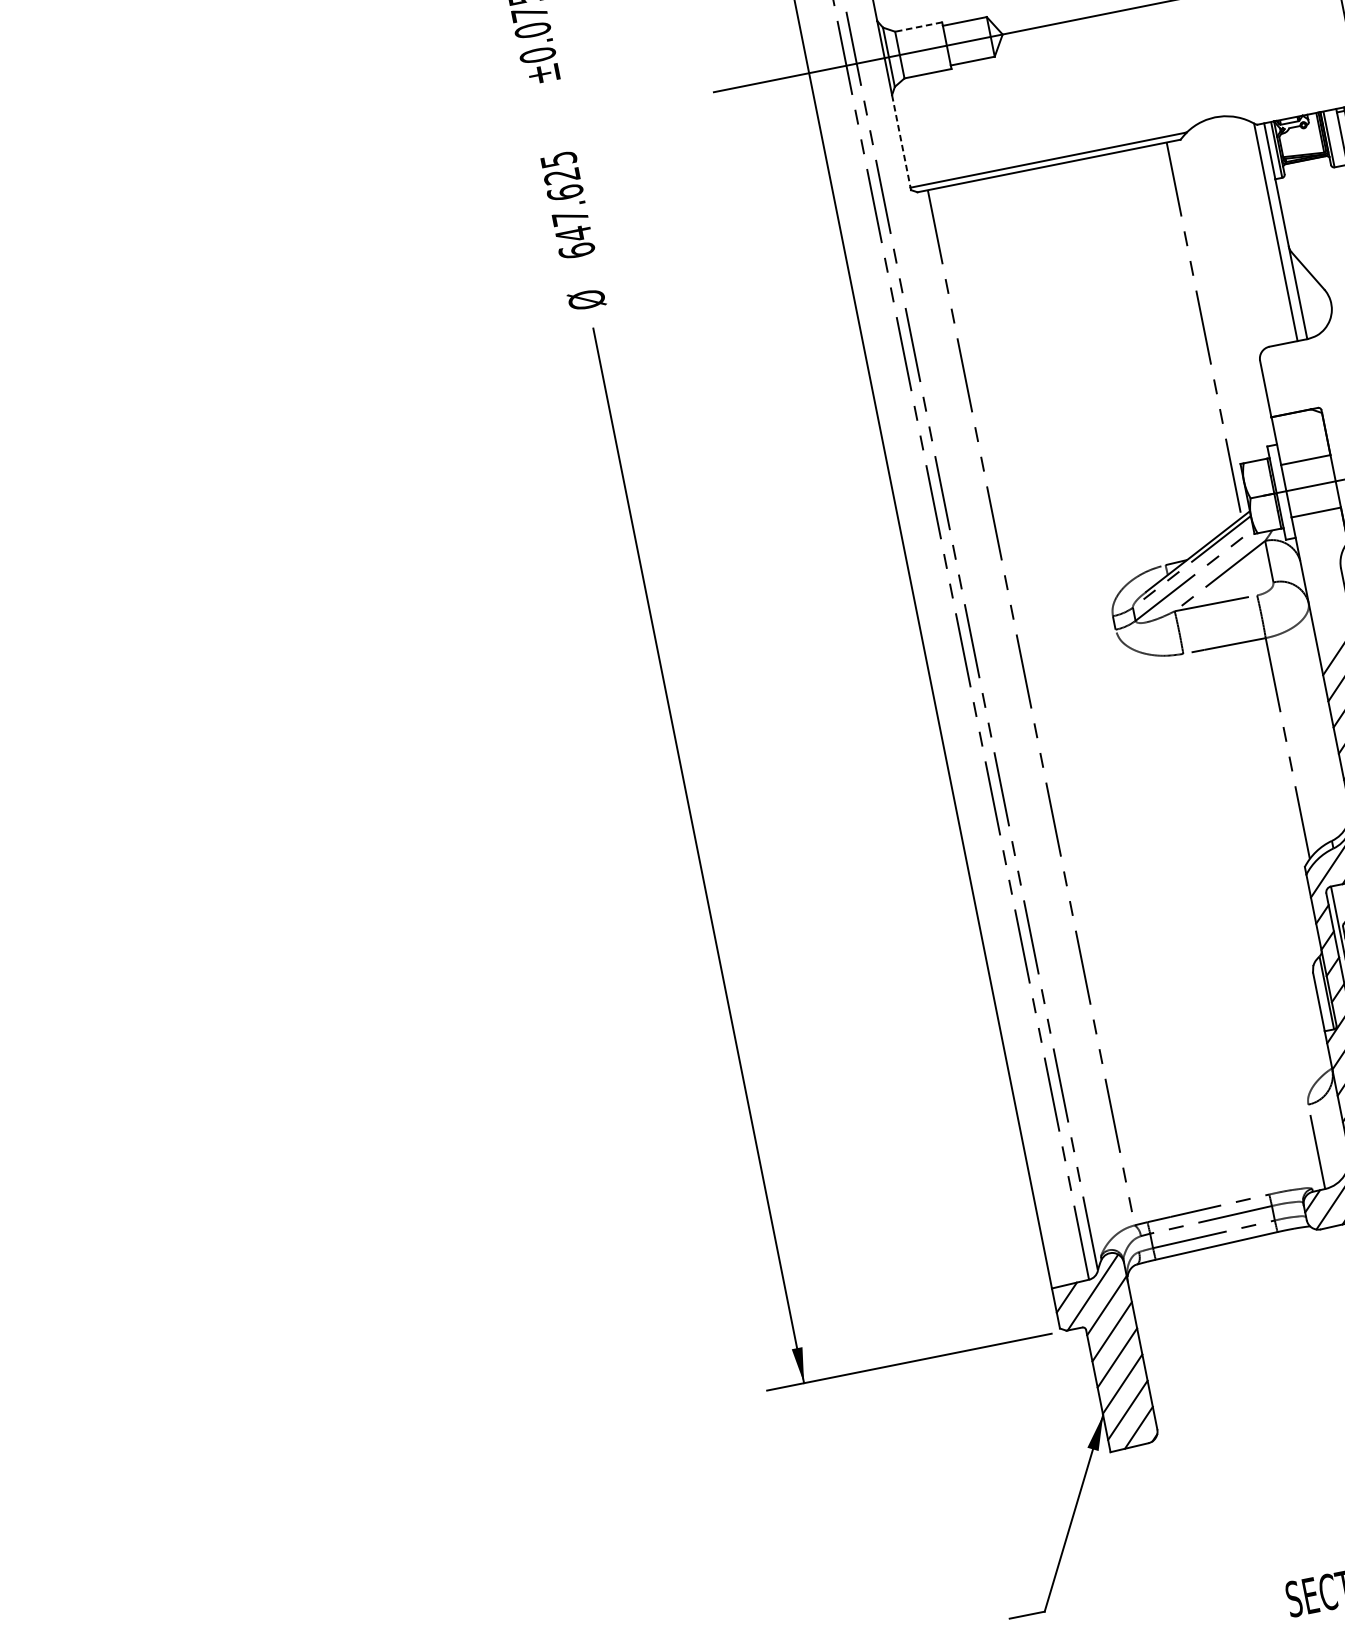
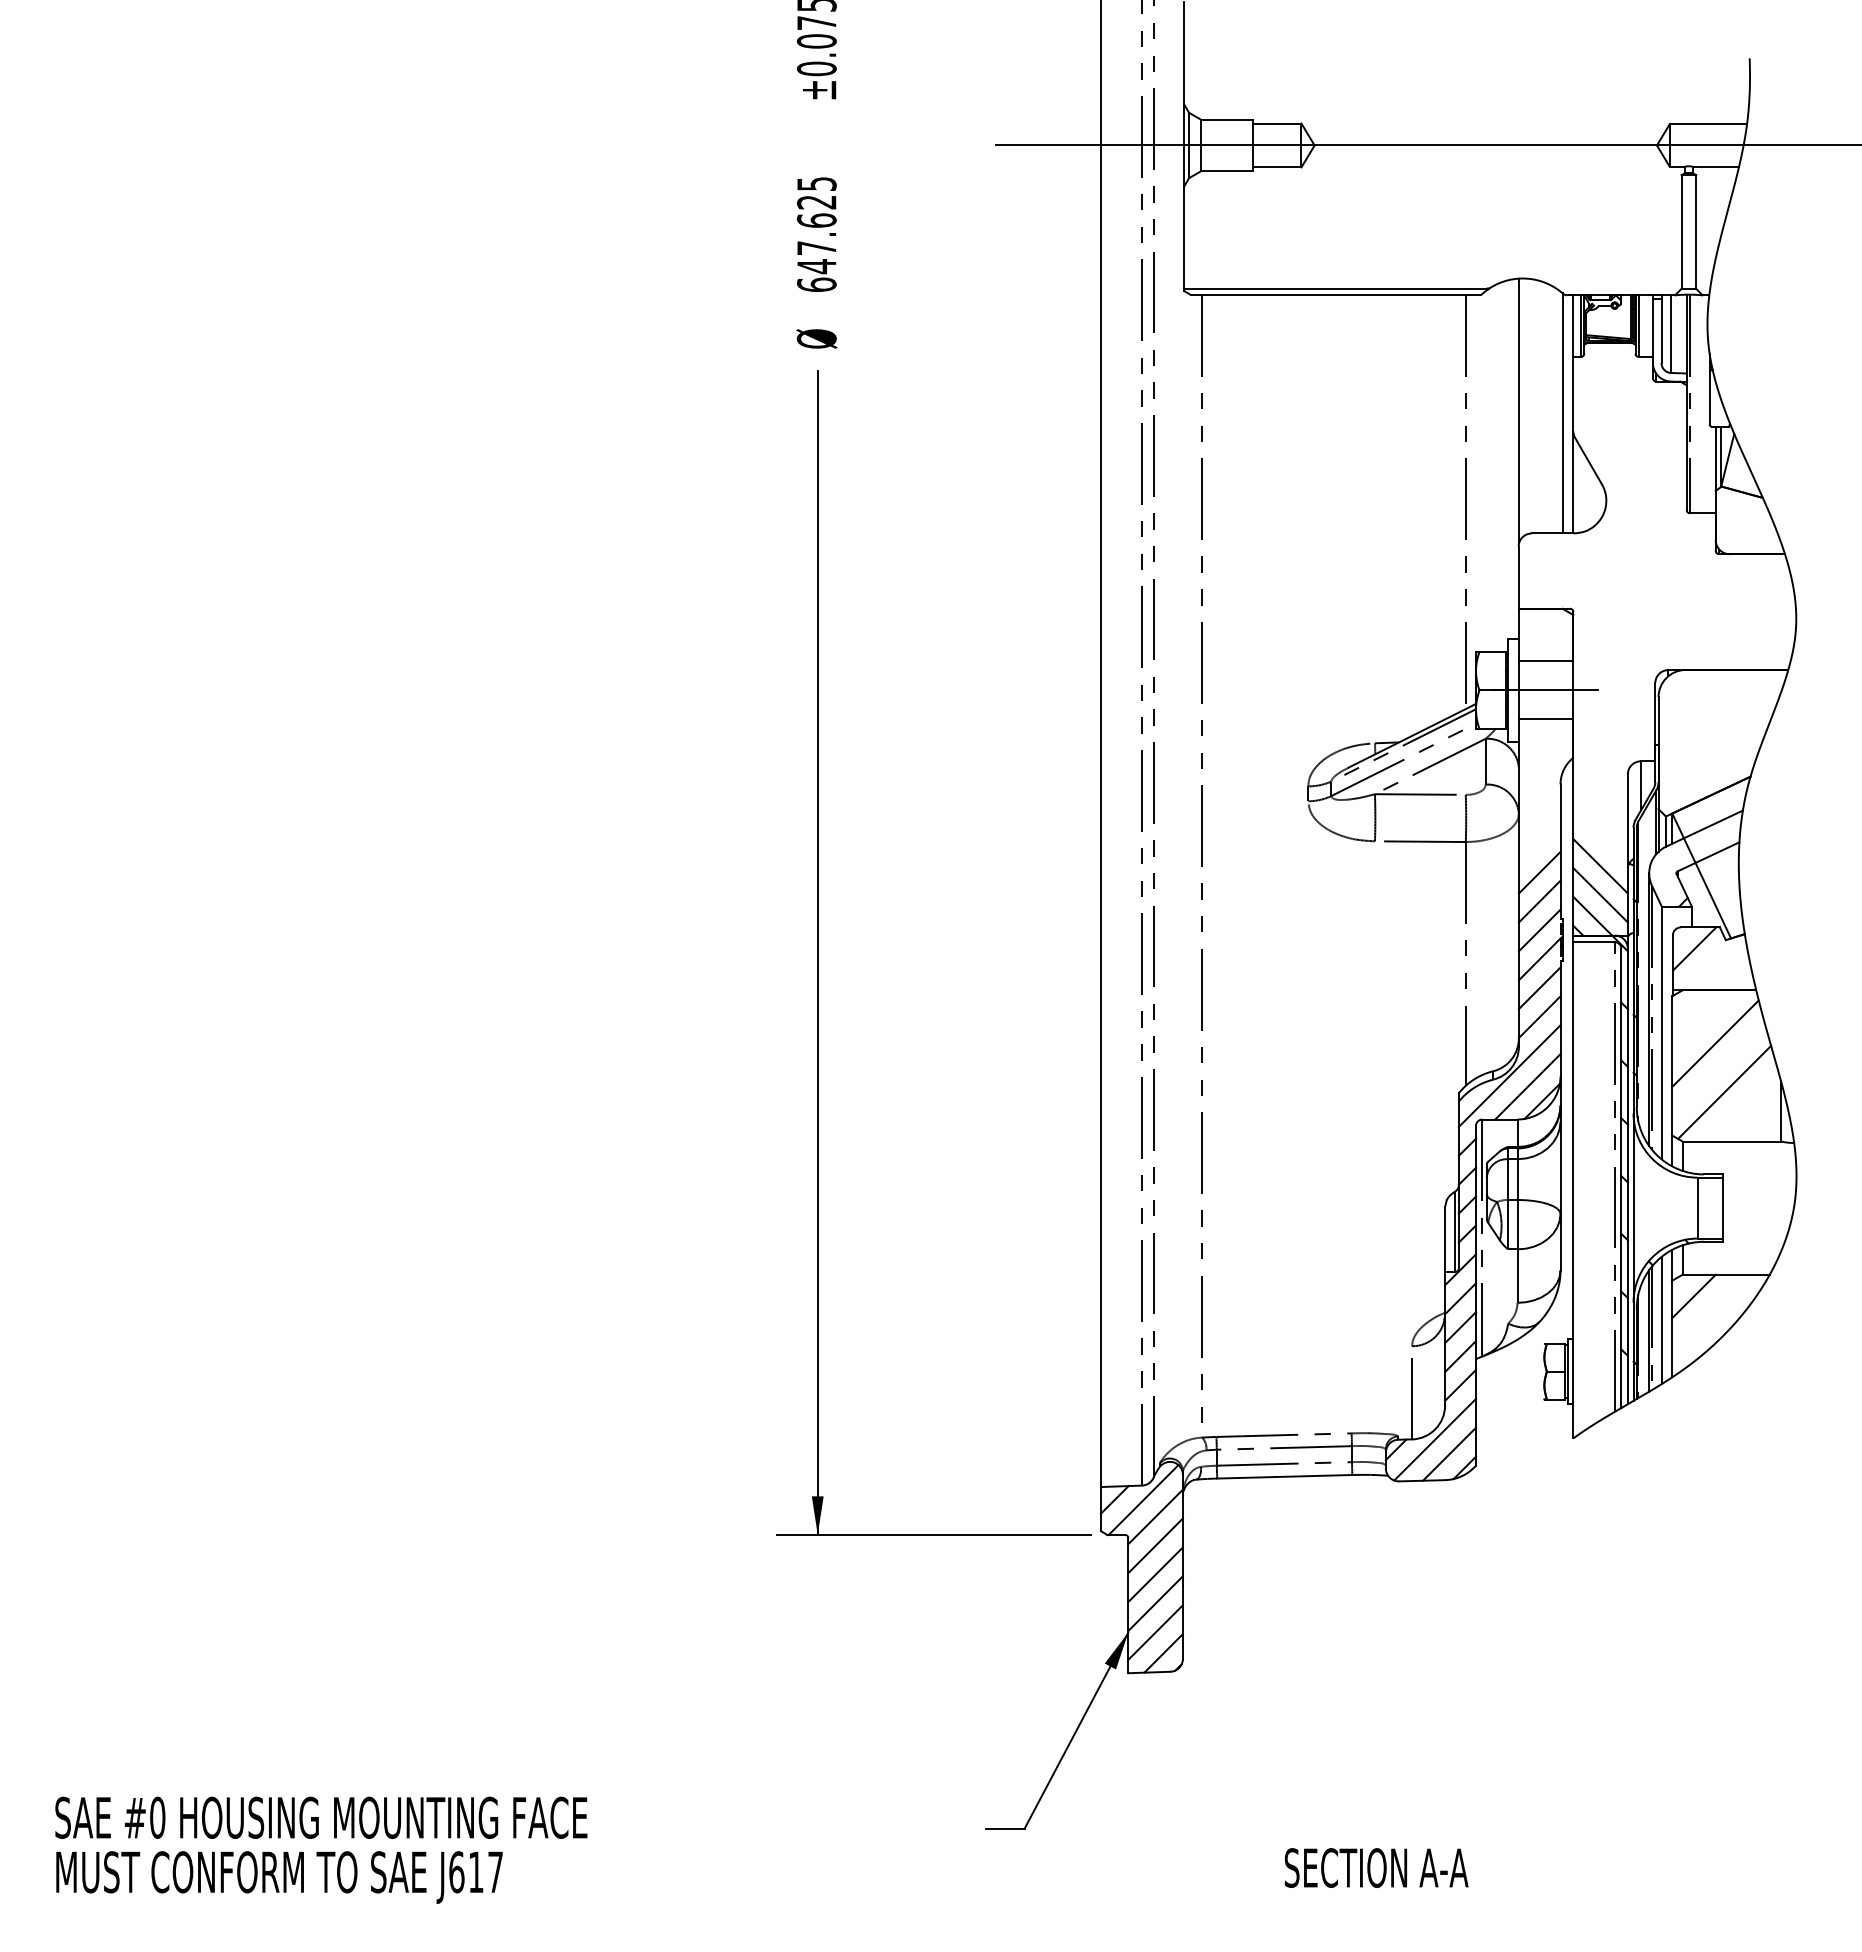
line: (919, 26) -> (1227, 119), dashed -> solid
line: (901, 141) -> (1184, 237), dashed -> solid
line: (1235, 238) -> (1518, 411), added

